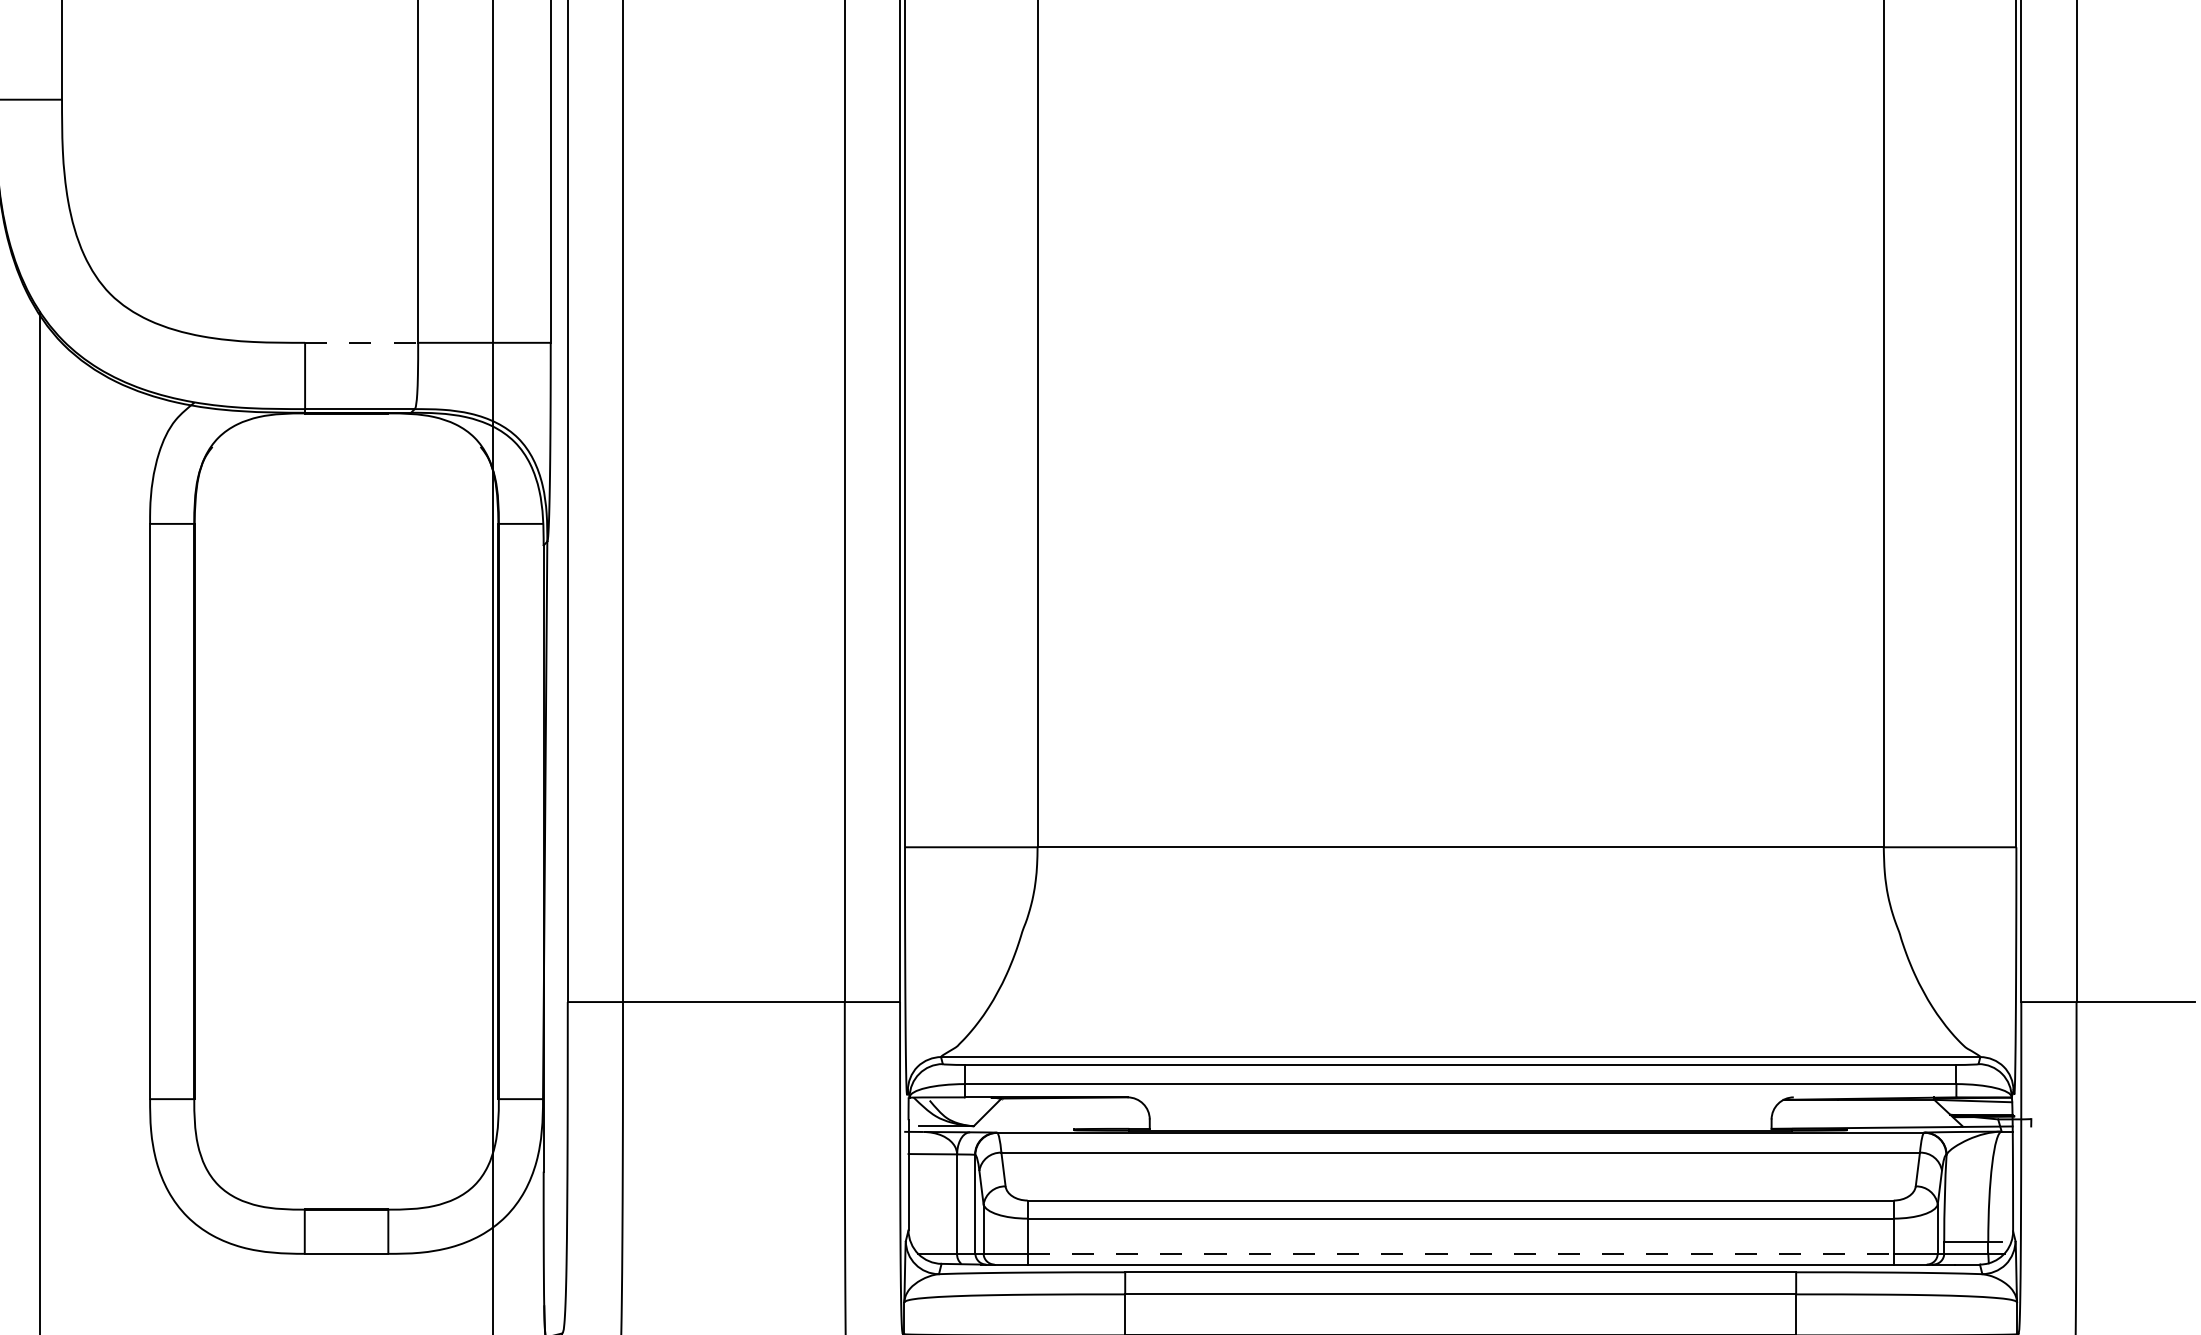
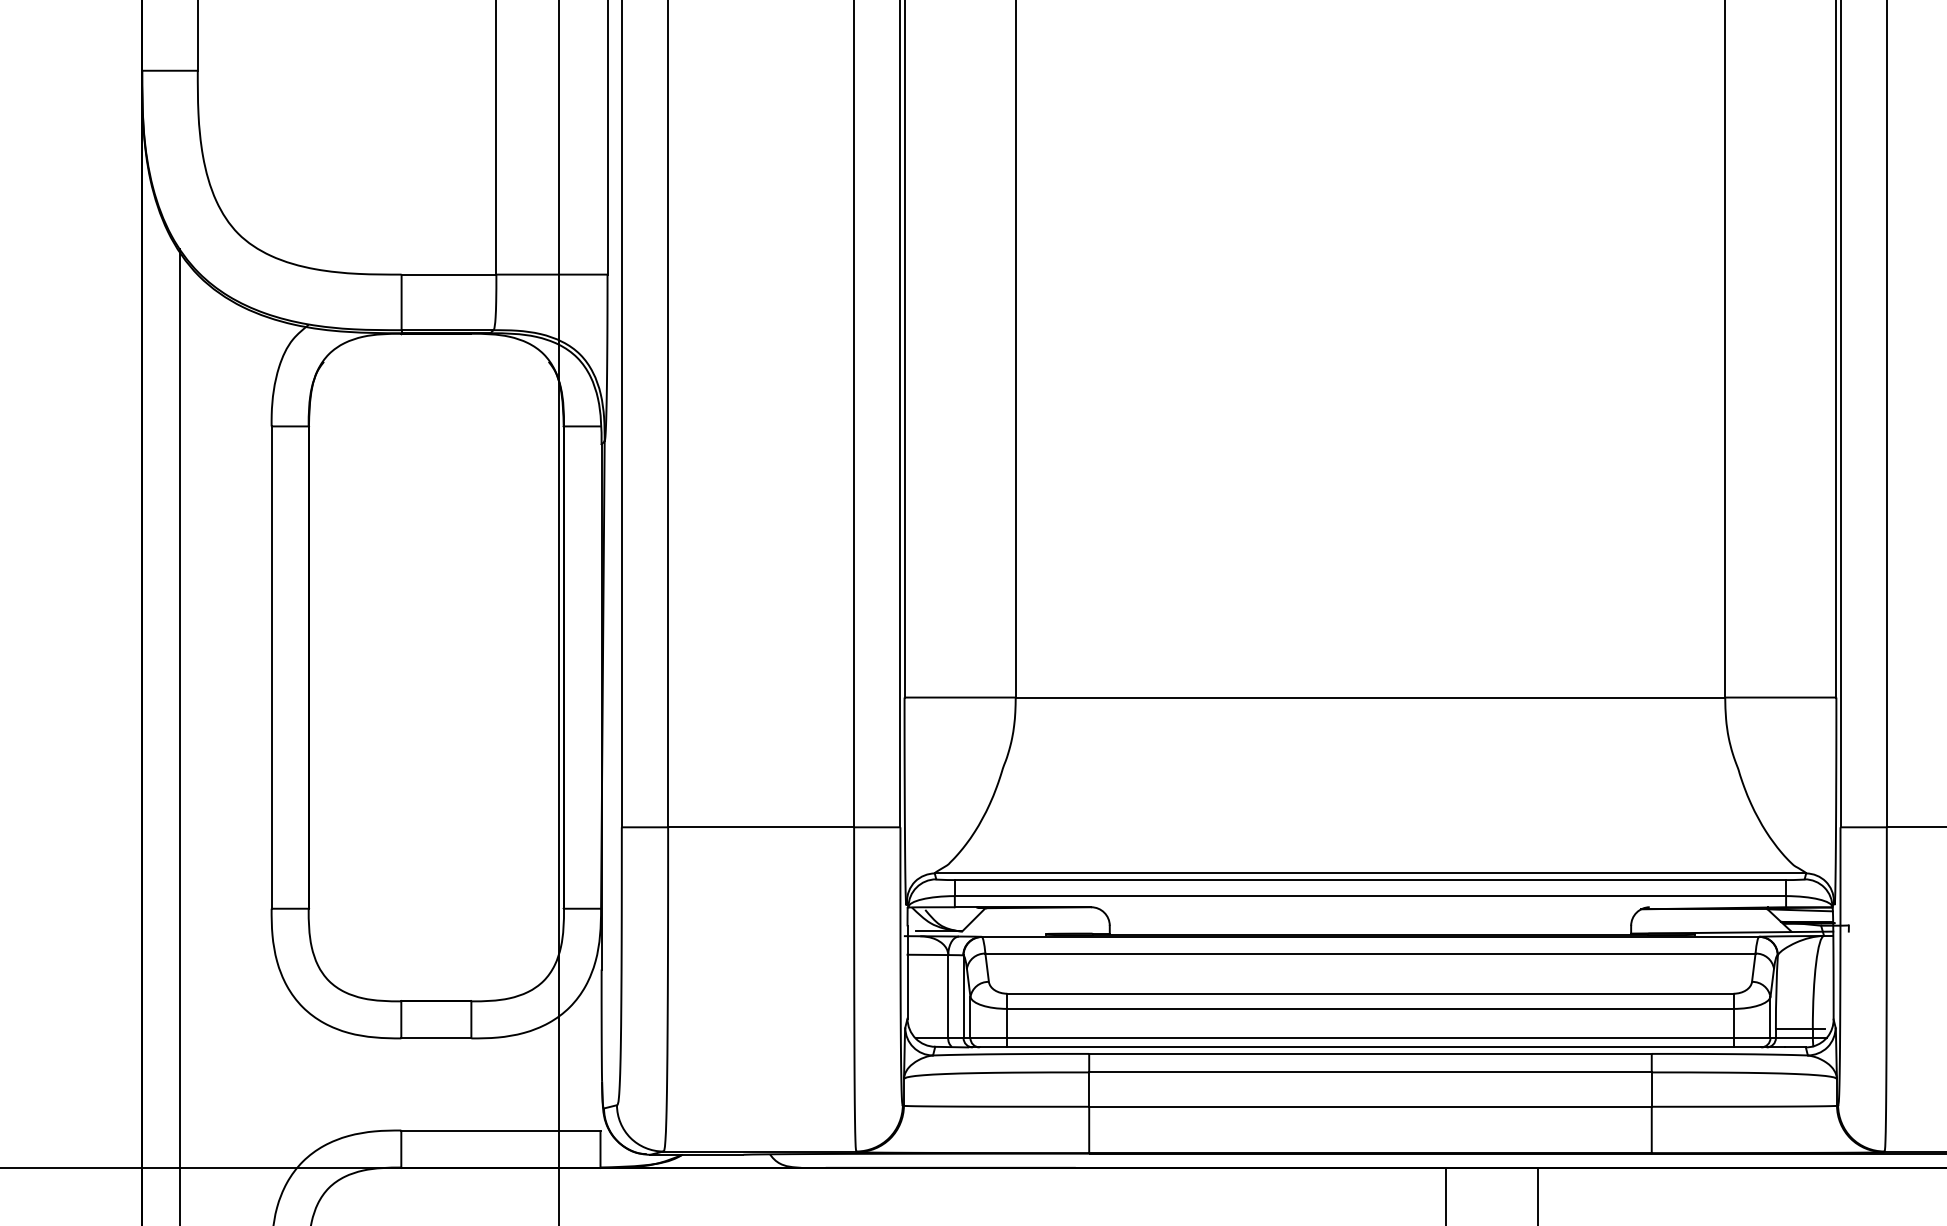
line: (362, 342) -> (449, 274), dashed -> solid
line: (1460, 1253) -> (1370, 1038), dashed -> solid

